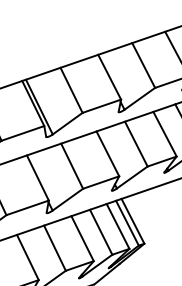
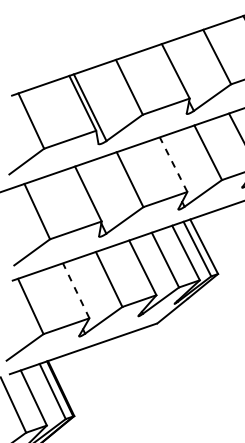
line: (107, 153) -> (173, 164), solid -> dashed
line: (28, 257) -> (76, 290), solid -> dashed

